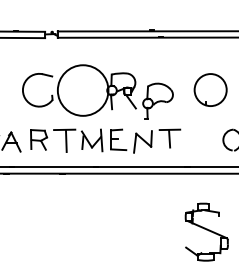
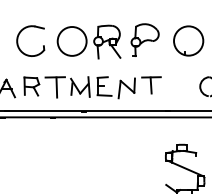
circle: (82, 90) -> (71, 41), size x0.62
part: (157, 100) -> (144, 39), moved

